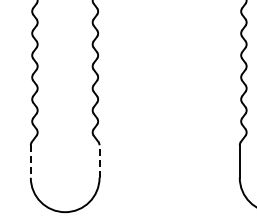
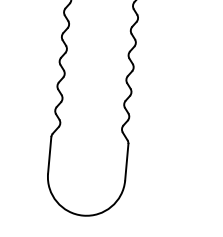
line: (99, 161) -> (126, 162), dashed -> solid
line: (30, 162) -> (49, 156), dashed -> solid

